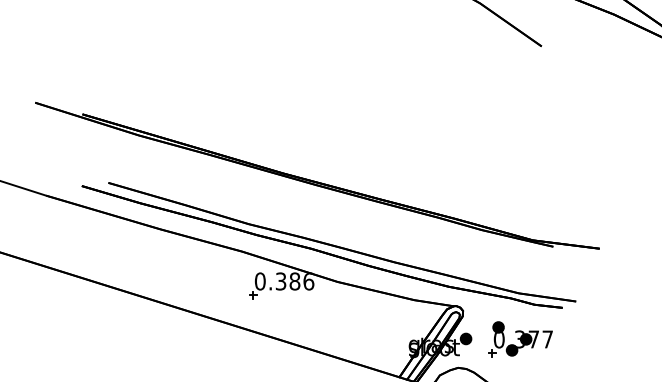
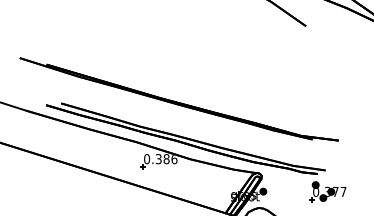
part: (519, 338) -> (327, 191), moved

